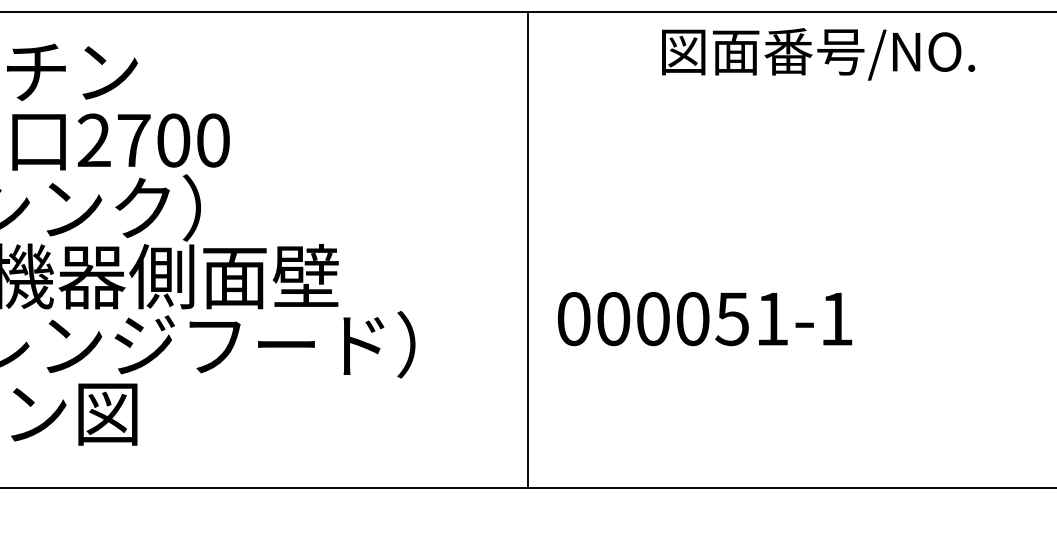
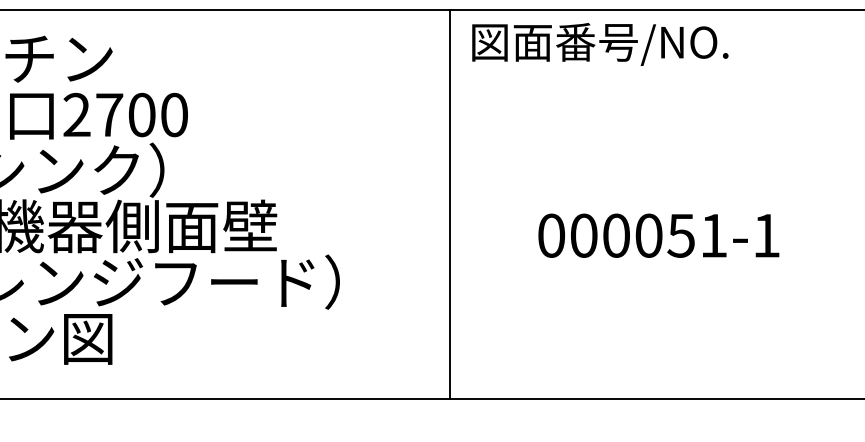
text: (818, 54) -> (600, 44), moved
line: (528, 249) -> (449, 204), moved
text: (705, 319) -> (659, 236), moved

